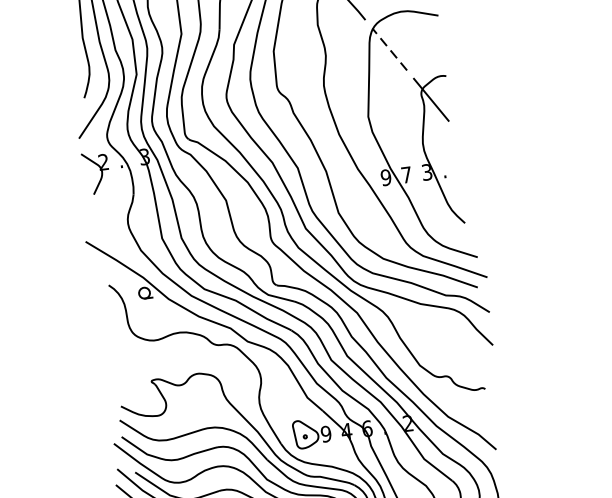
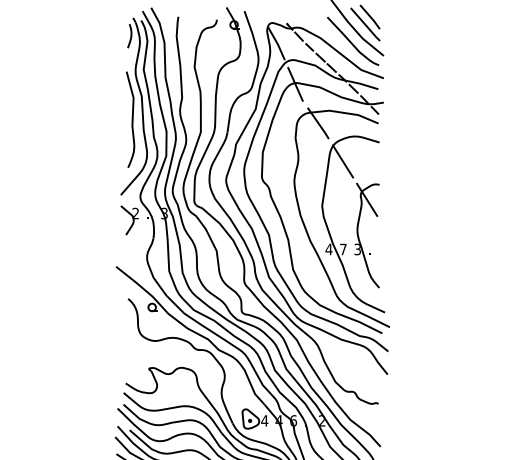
line: (389, 49) -> (342, 161), dashed -> solid
text: (385, 177) -> (328, 249), 9 -> 4
text: (325, 433) -> (264, 420), 9 -> 4

